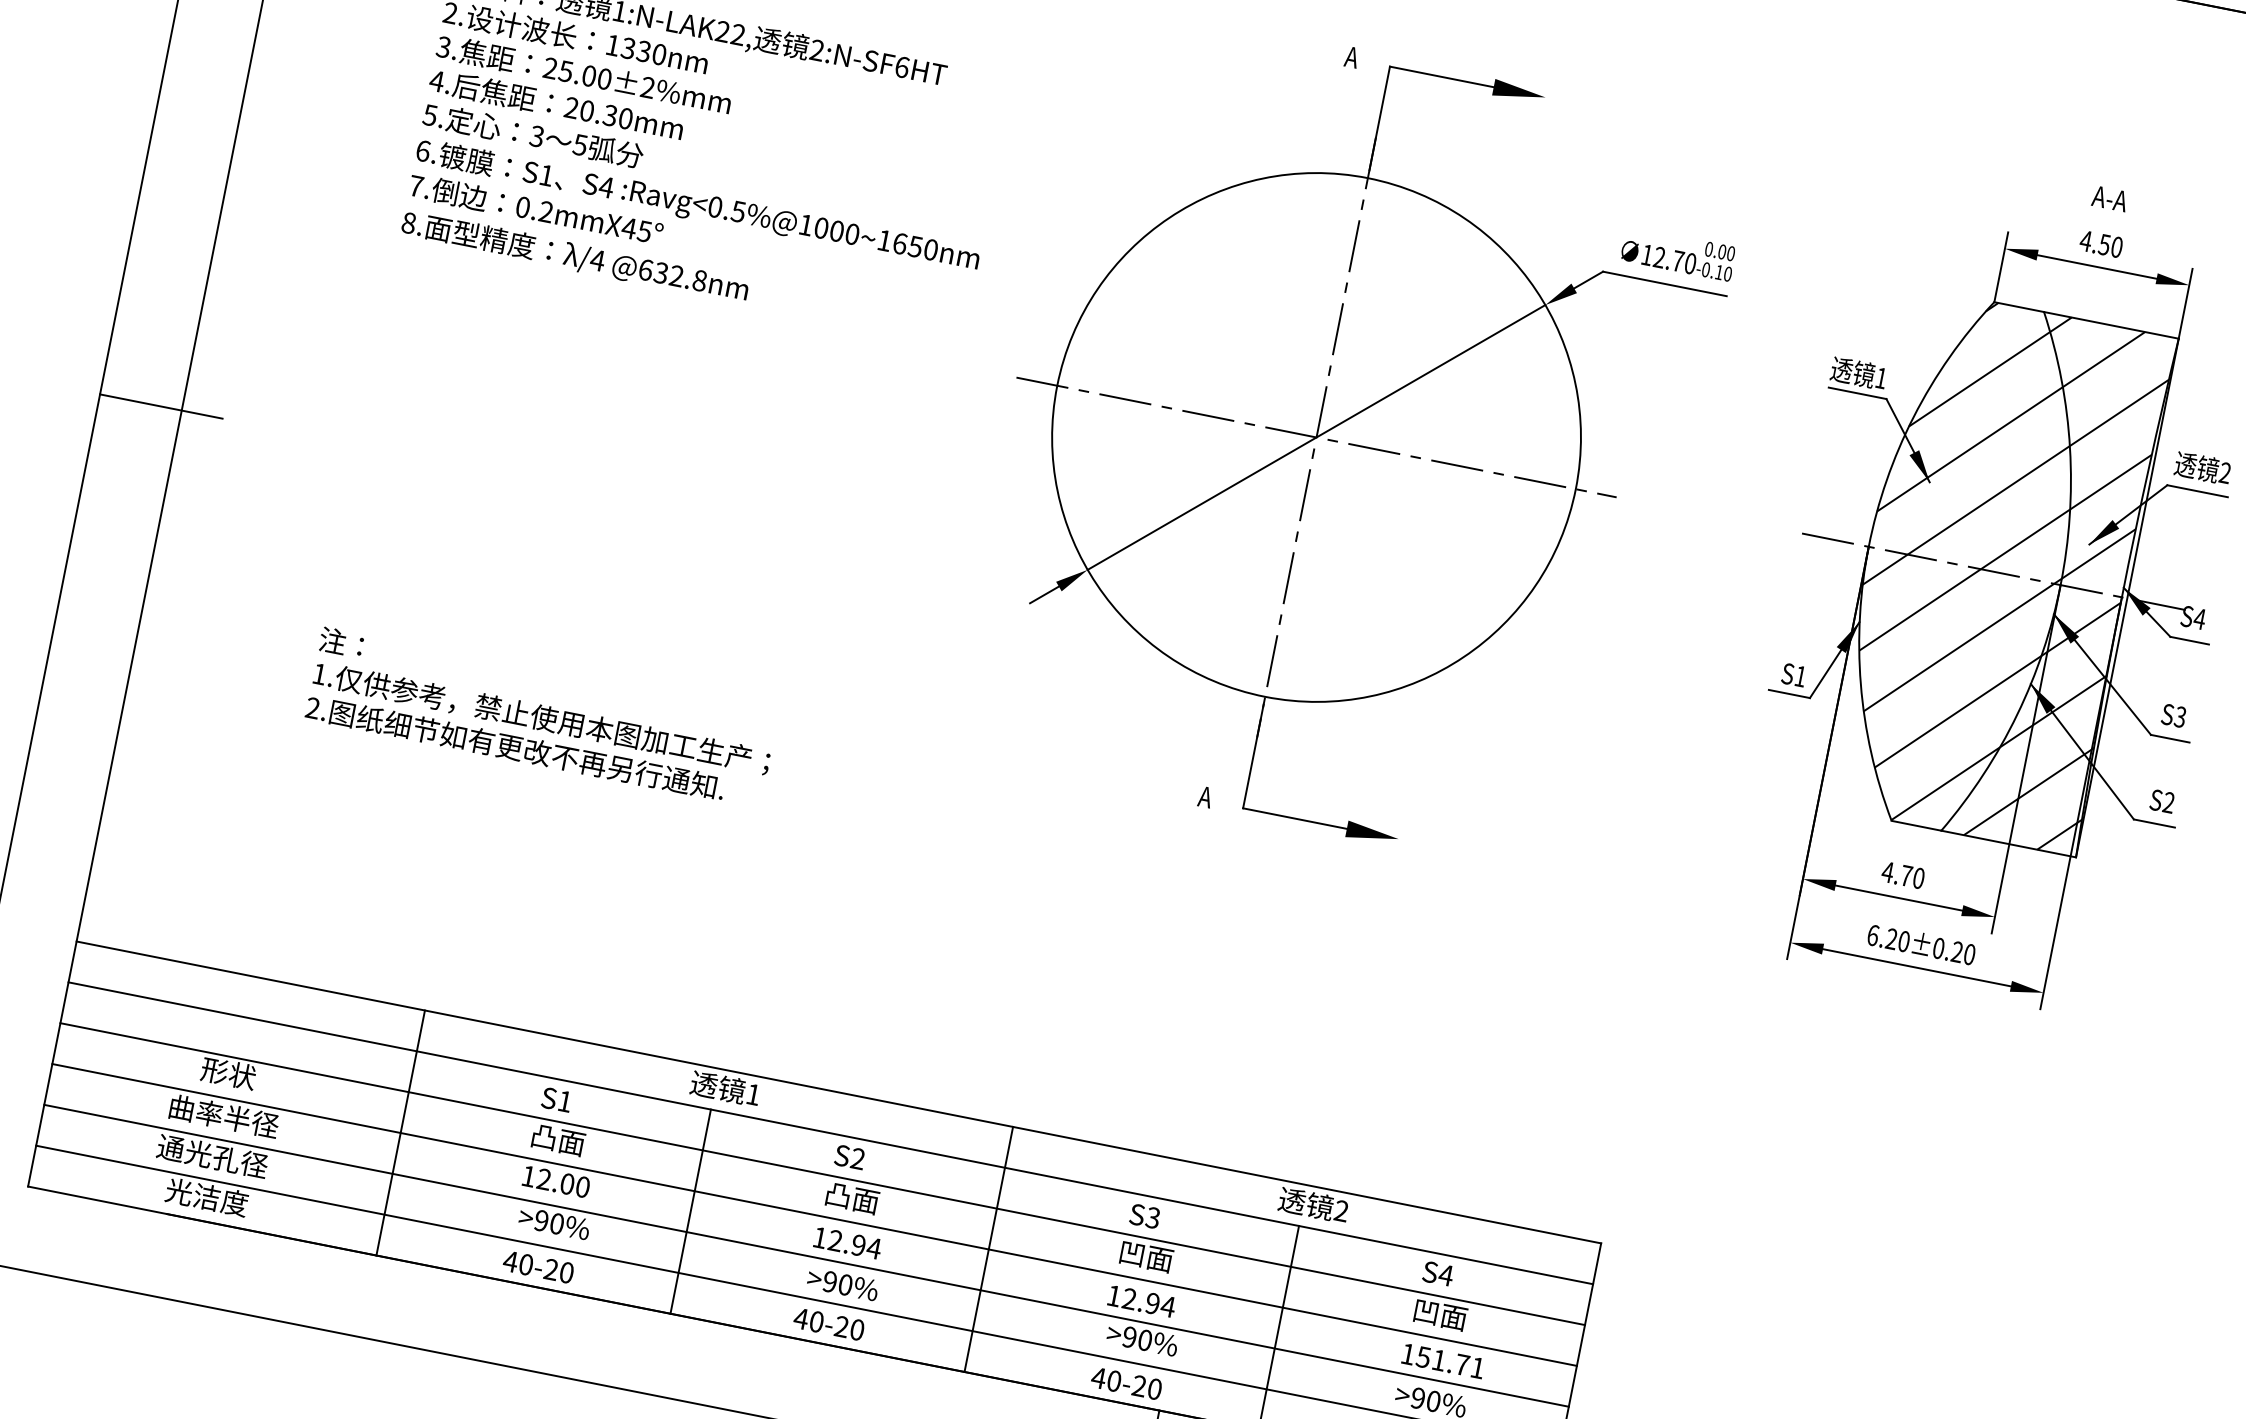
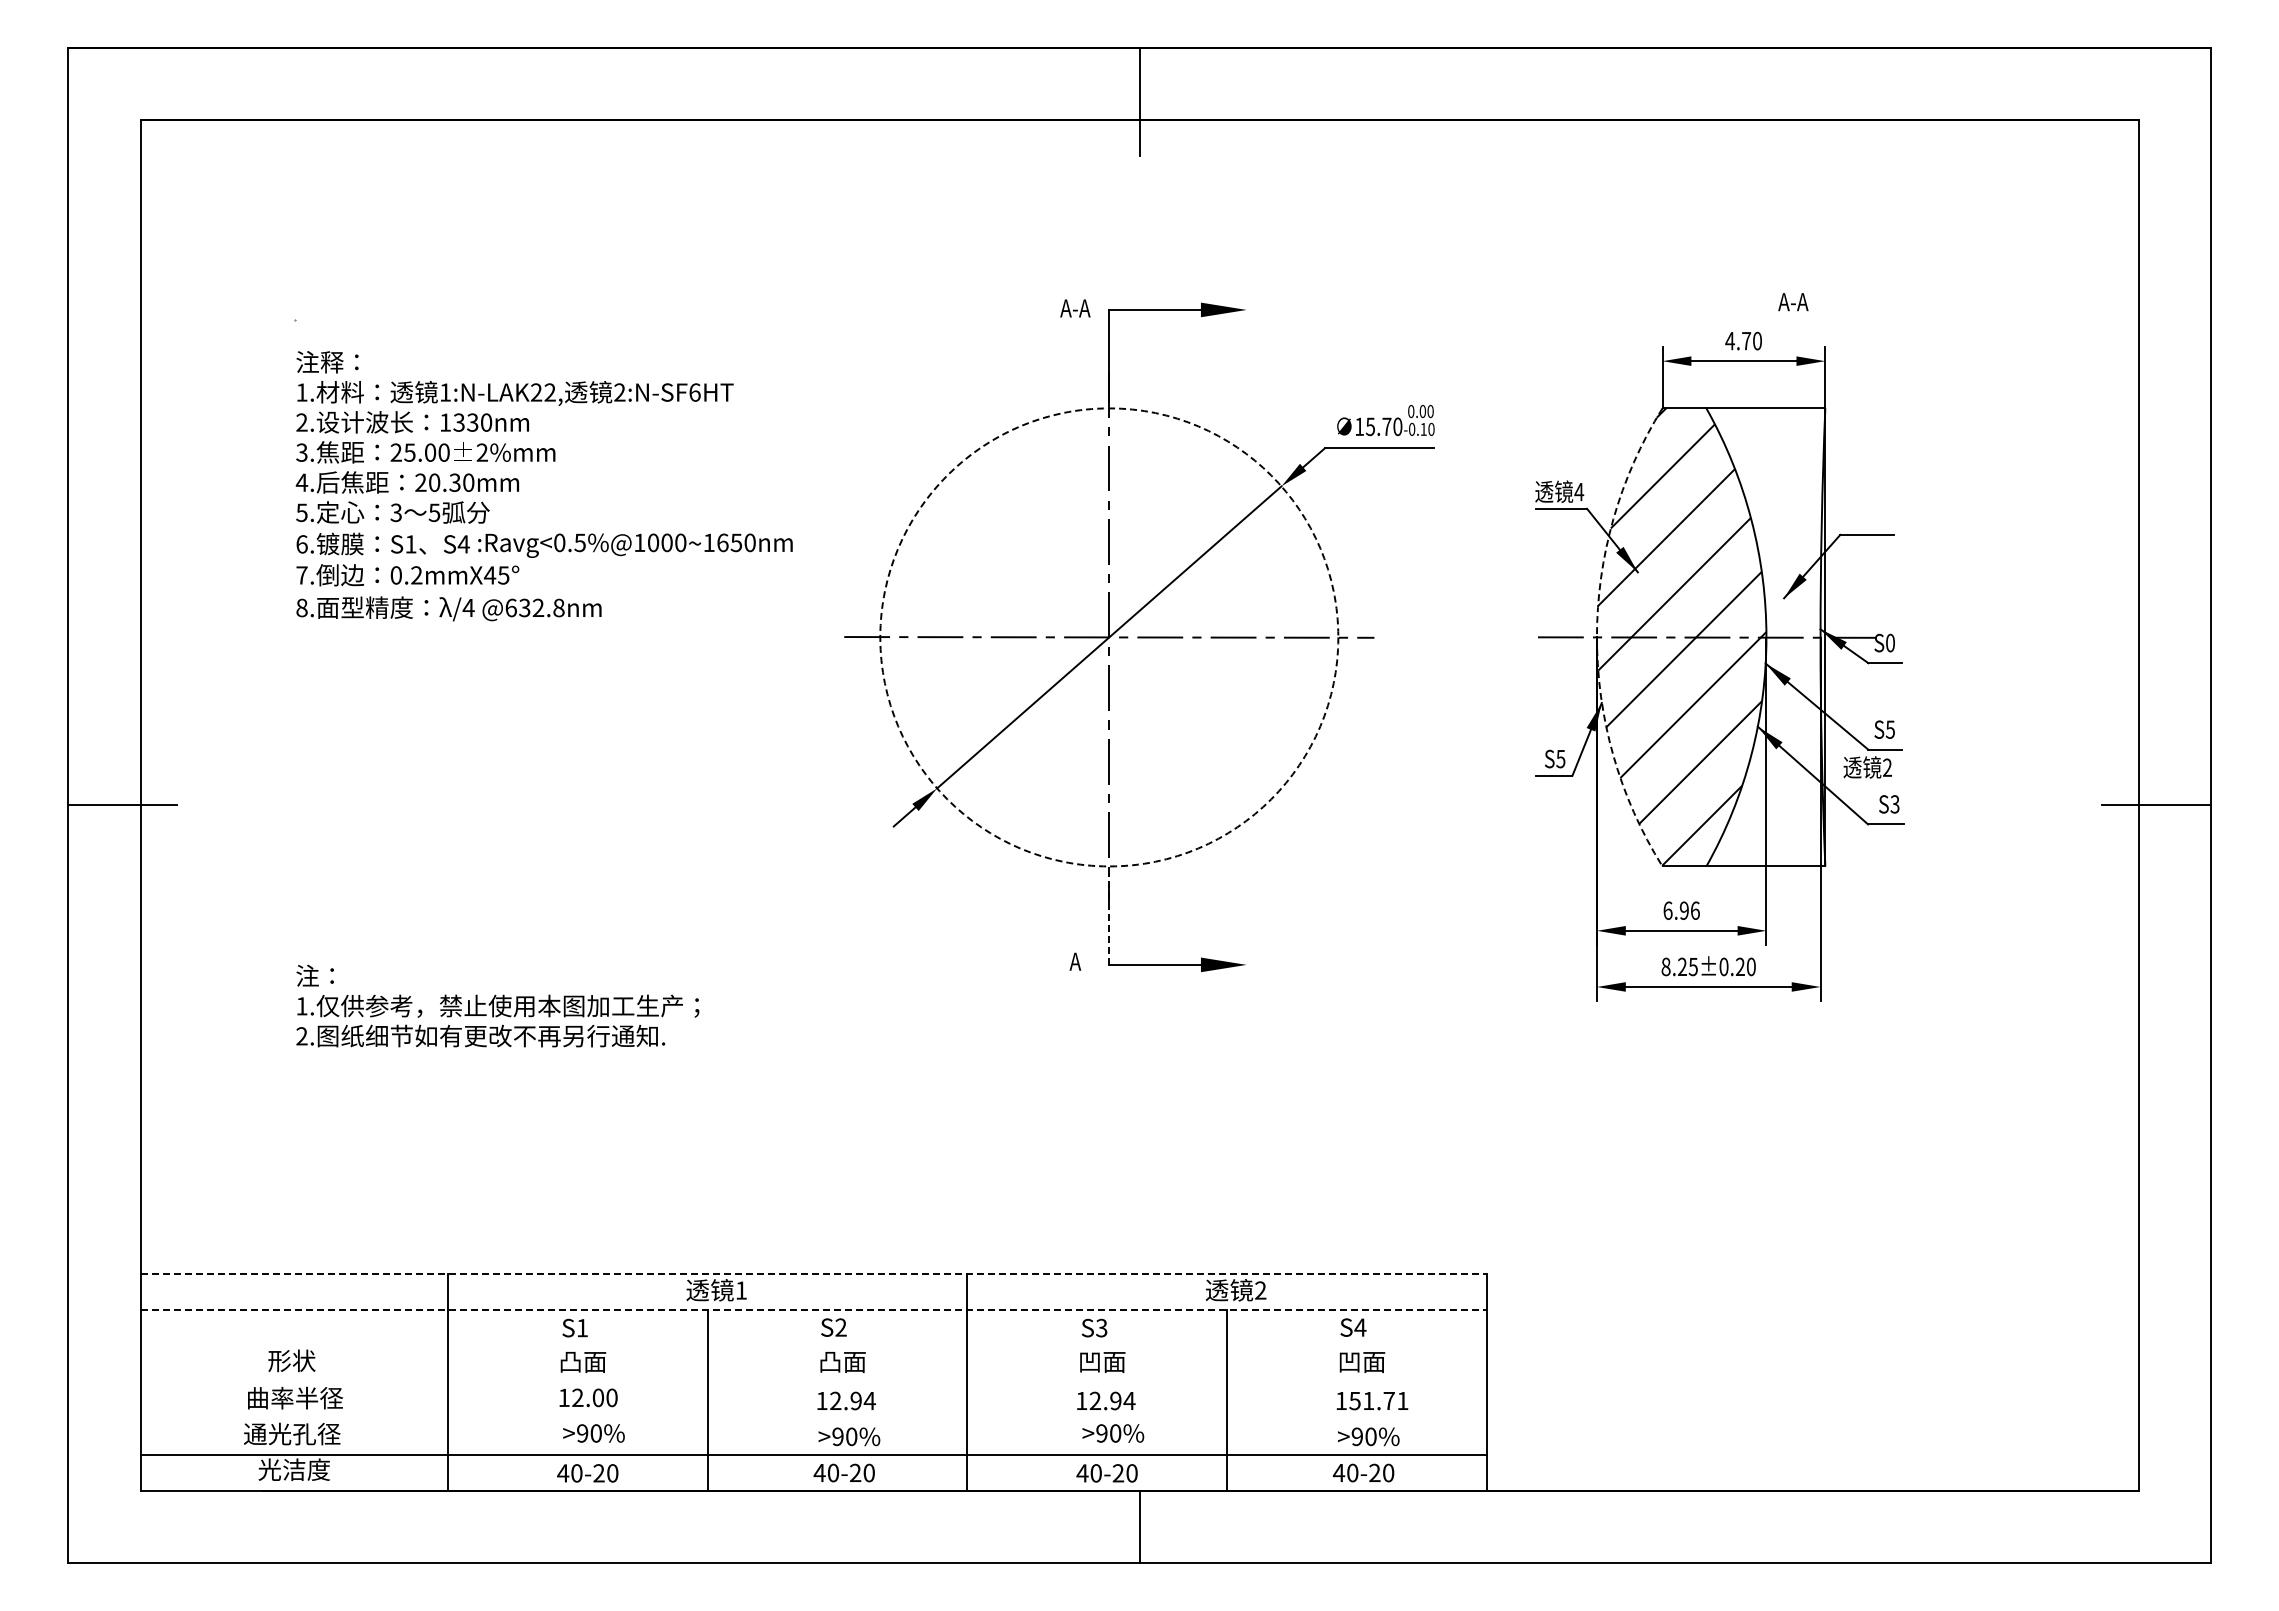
text: (1352, 57) -> (1075, 308), A -> A-A
text: (2110, 199) -> (1793, 302), moved
text: (2104, 245) -> (1746, 341), 4.50 -> 4.70
text: (1659, 257) -> (1370, 426), 12.70 -> 15.70
text: (1881, 378) -> (1579, 492), 1 -> 4
circle: (1316, 437) -> (1109, 637), solid -> dashed
text: (2202, 468) -> (1867, 767), moved
arc: (1868, 546) -> (1596, 637), solid -> dashed
hatch: (2059, 584) -> (1765, 637), removed
text: (2200, 618) -> (1890, 642), S4 -> S0
text: (1800, 676) -> (1560, 759), S1 -> S5
text: (2180, 716) -> (1890, 729), S3 -> S5
line: (1253, 756) -> (1109, 919), solid -> dashed
text: (2168, 802) -> (1894, 804), S2 -> S3
text: (1903, 875) -> (1681, 910), 4.70 -> 6.96
text: (1888, 937) -> (1679, 966), 6.20±0.20 -> 8.25±0.20
line: (839, 1092) -> (814, 1274), solid -> dashed
line: (831, 1133) -> (814, 1310), solid -> dashed
line: (822, 1174) -> (813, 1346), removed
line: (814, 1214) -> (813, 1382), removed
line: (806, 1255) -> (813, 1418), removed

